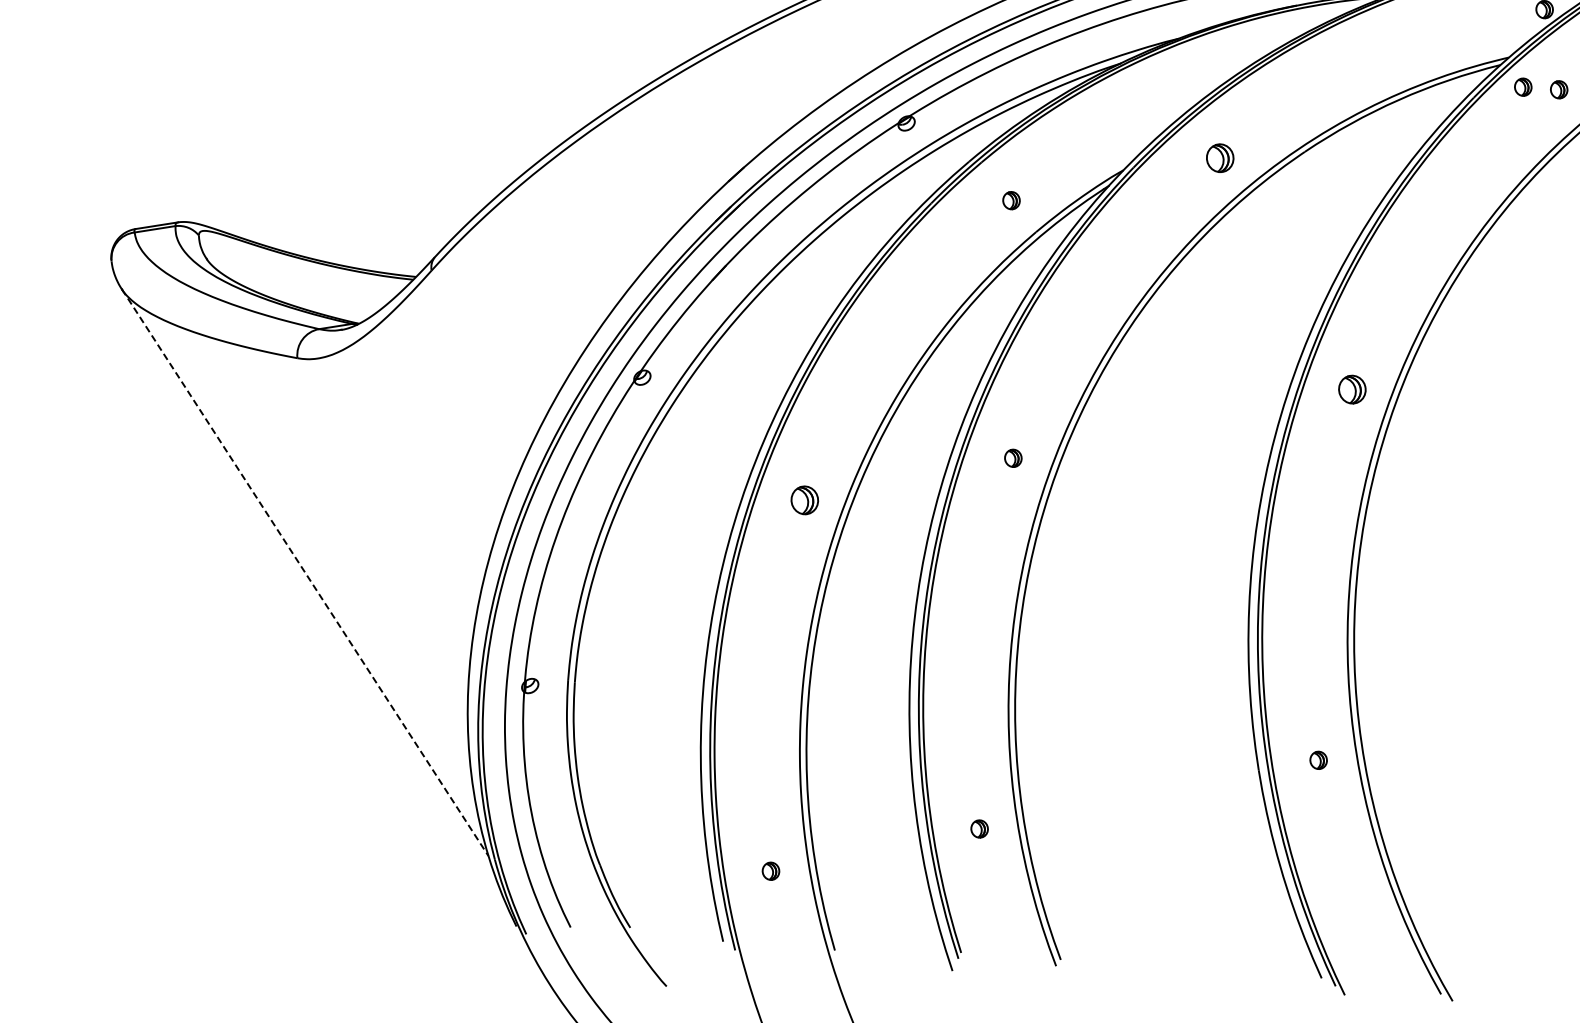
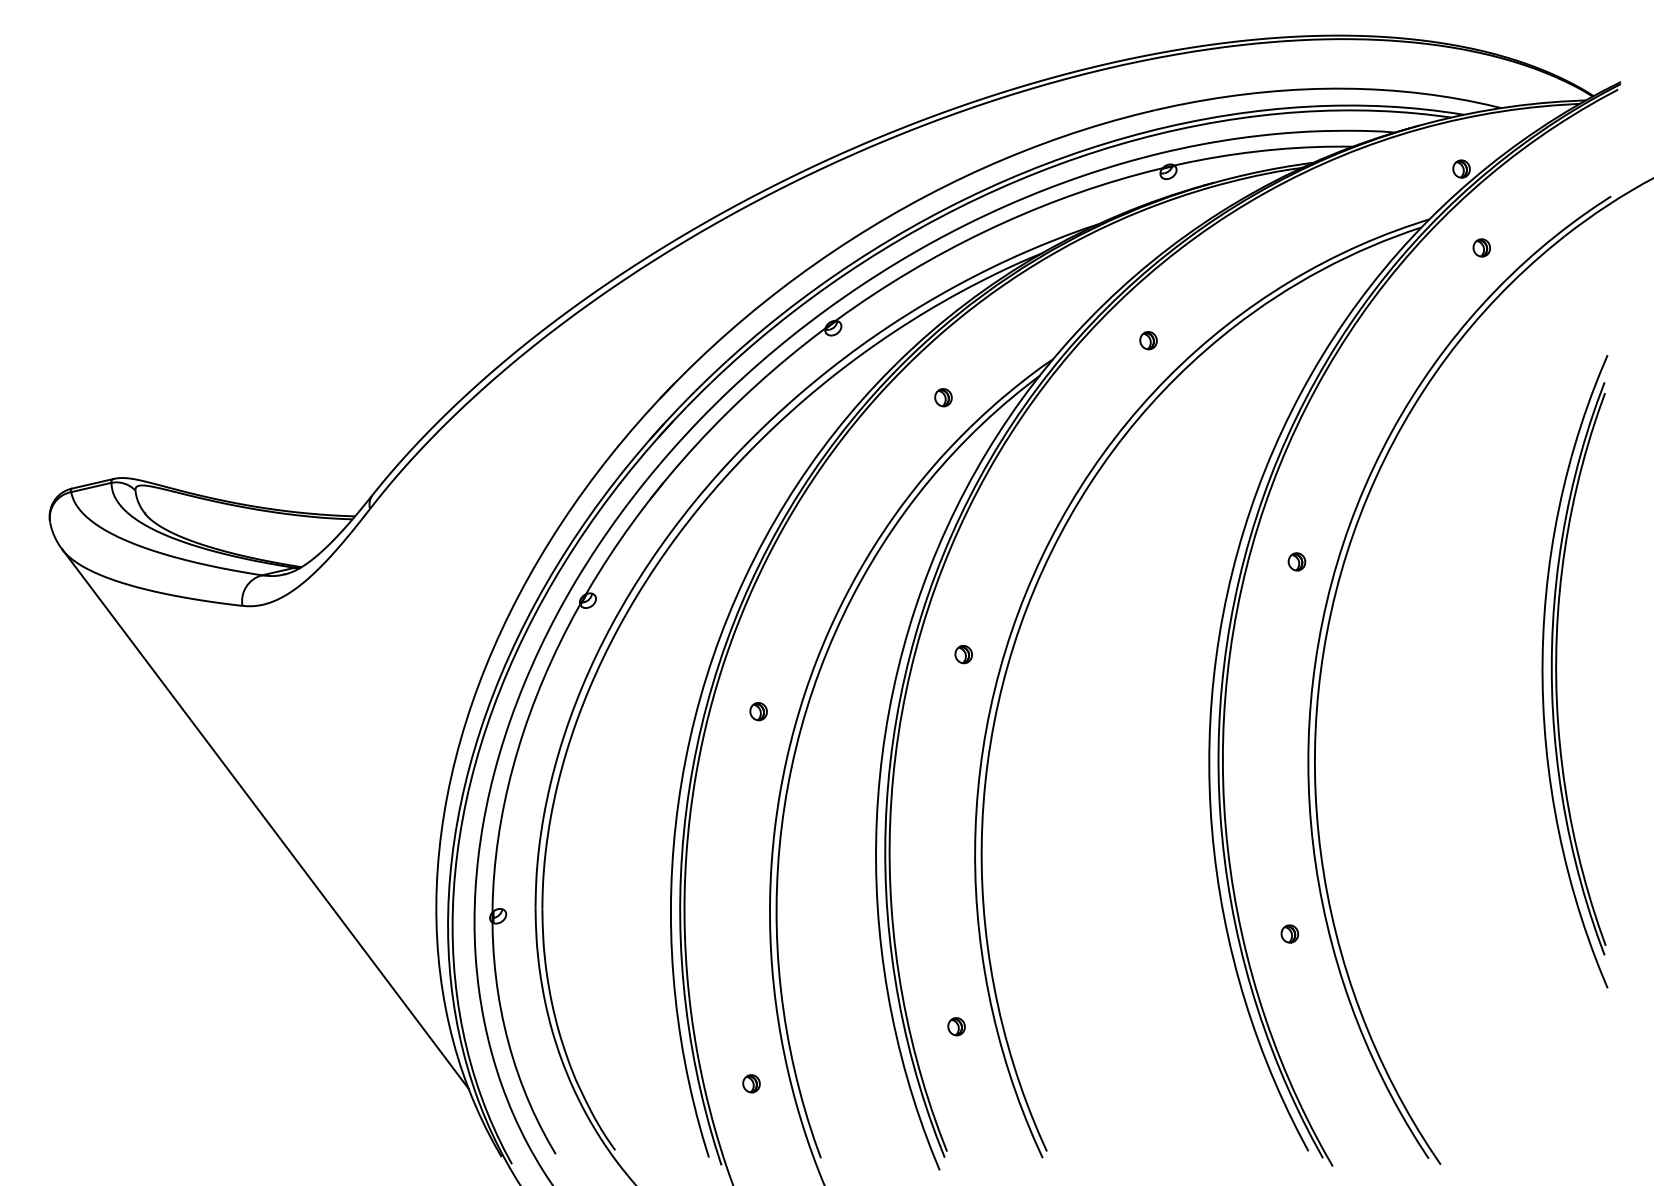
part: (1522, 86) -> (1445, 247), removed
part: (1220, 158) -> (1148, 340), size x0.62
part: (1351, 389) -> (1296, 561), size x0.62
part: (804, 500) -> (758, 711), size x0.62
line: (305, 572) -> (265, 819), dashed -> solid

